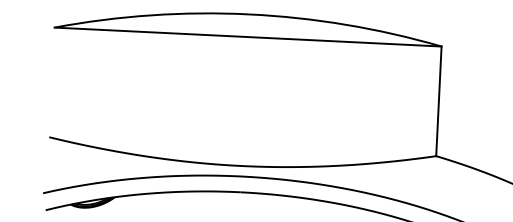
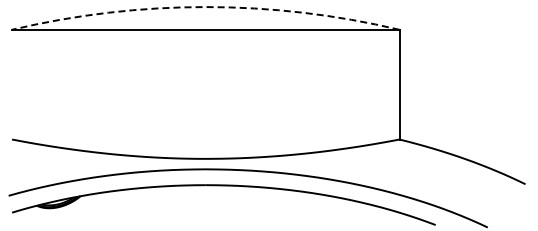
arc: (248, 14) -> (205, 7), solid -> dashed

